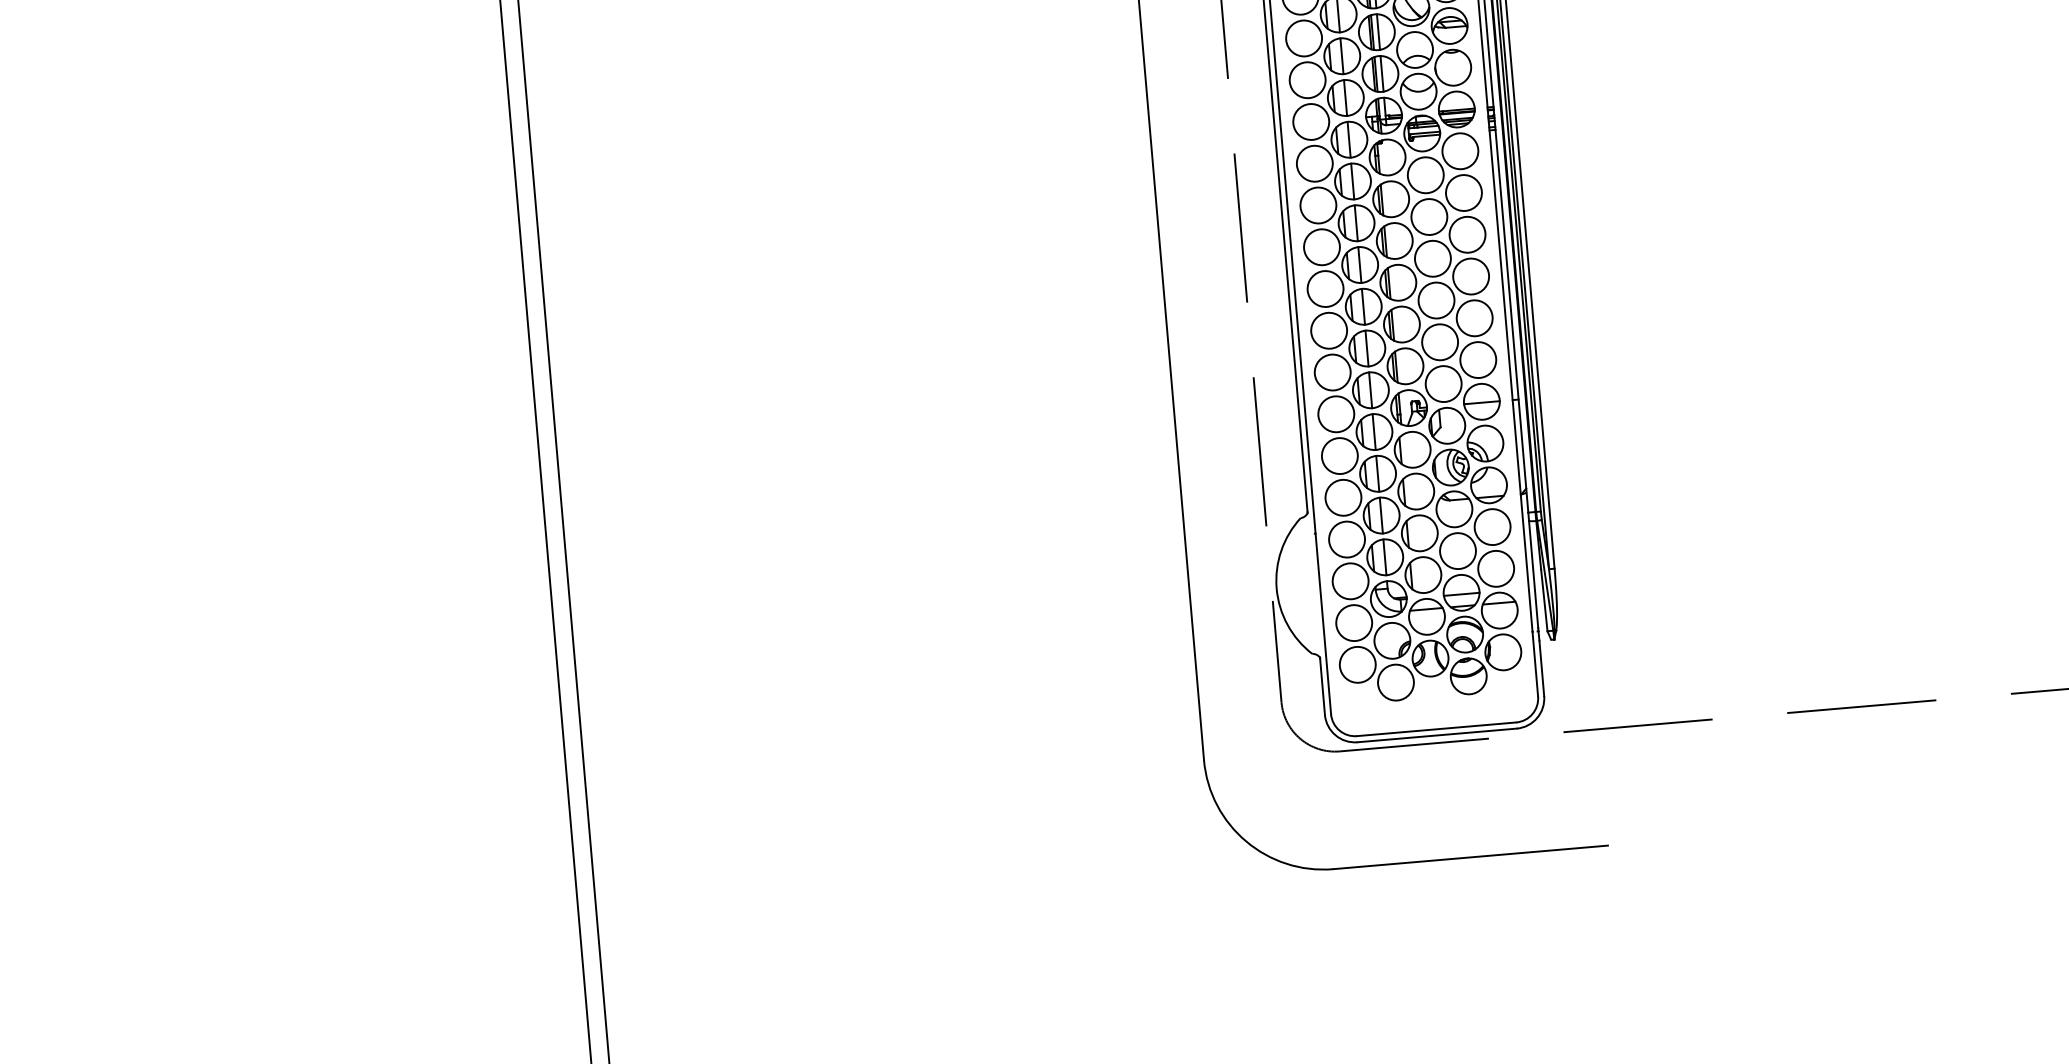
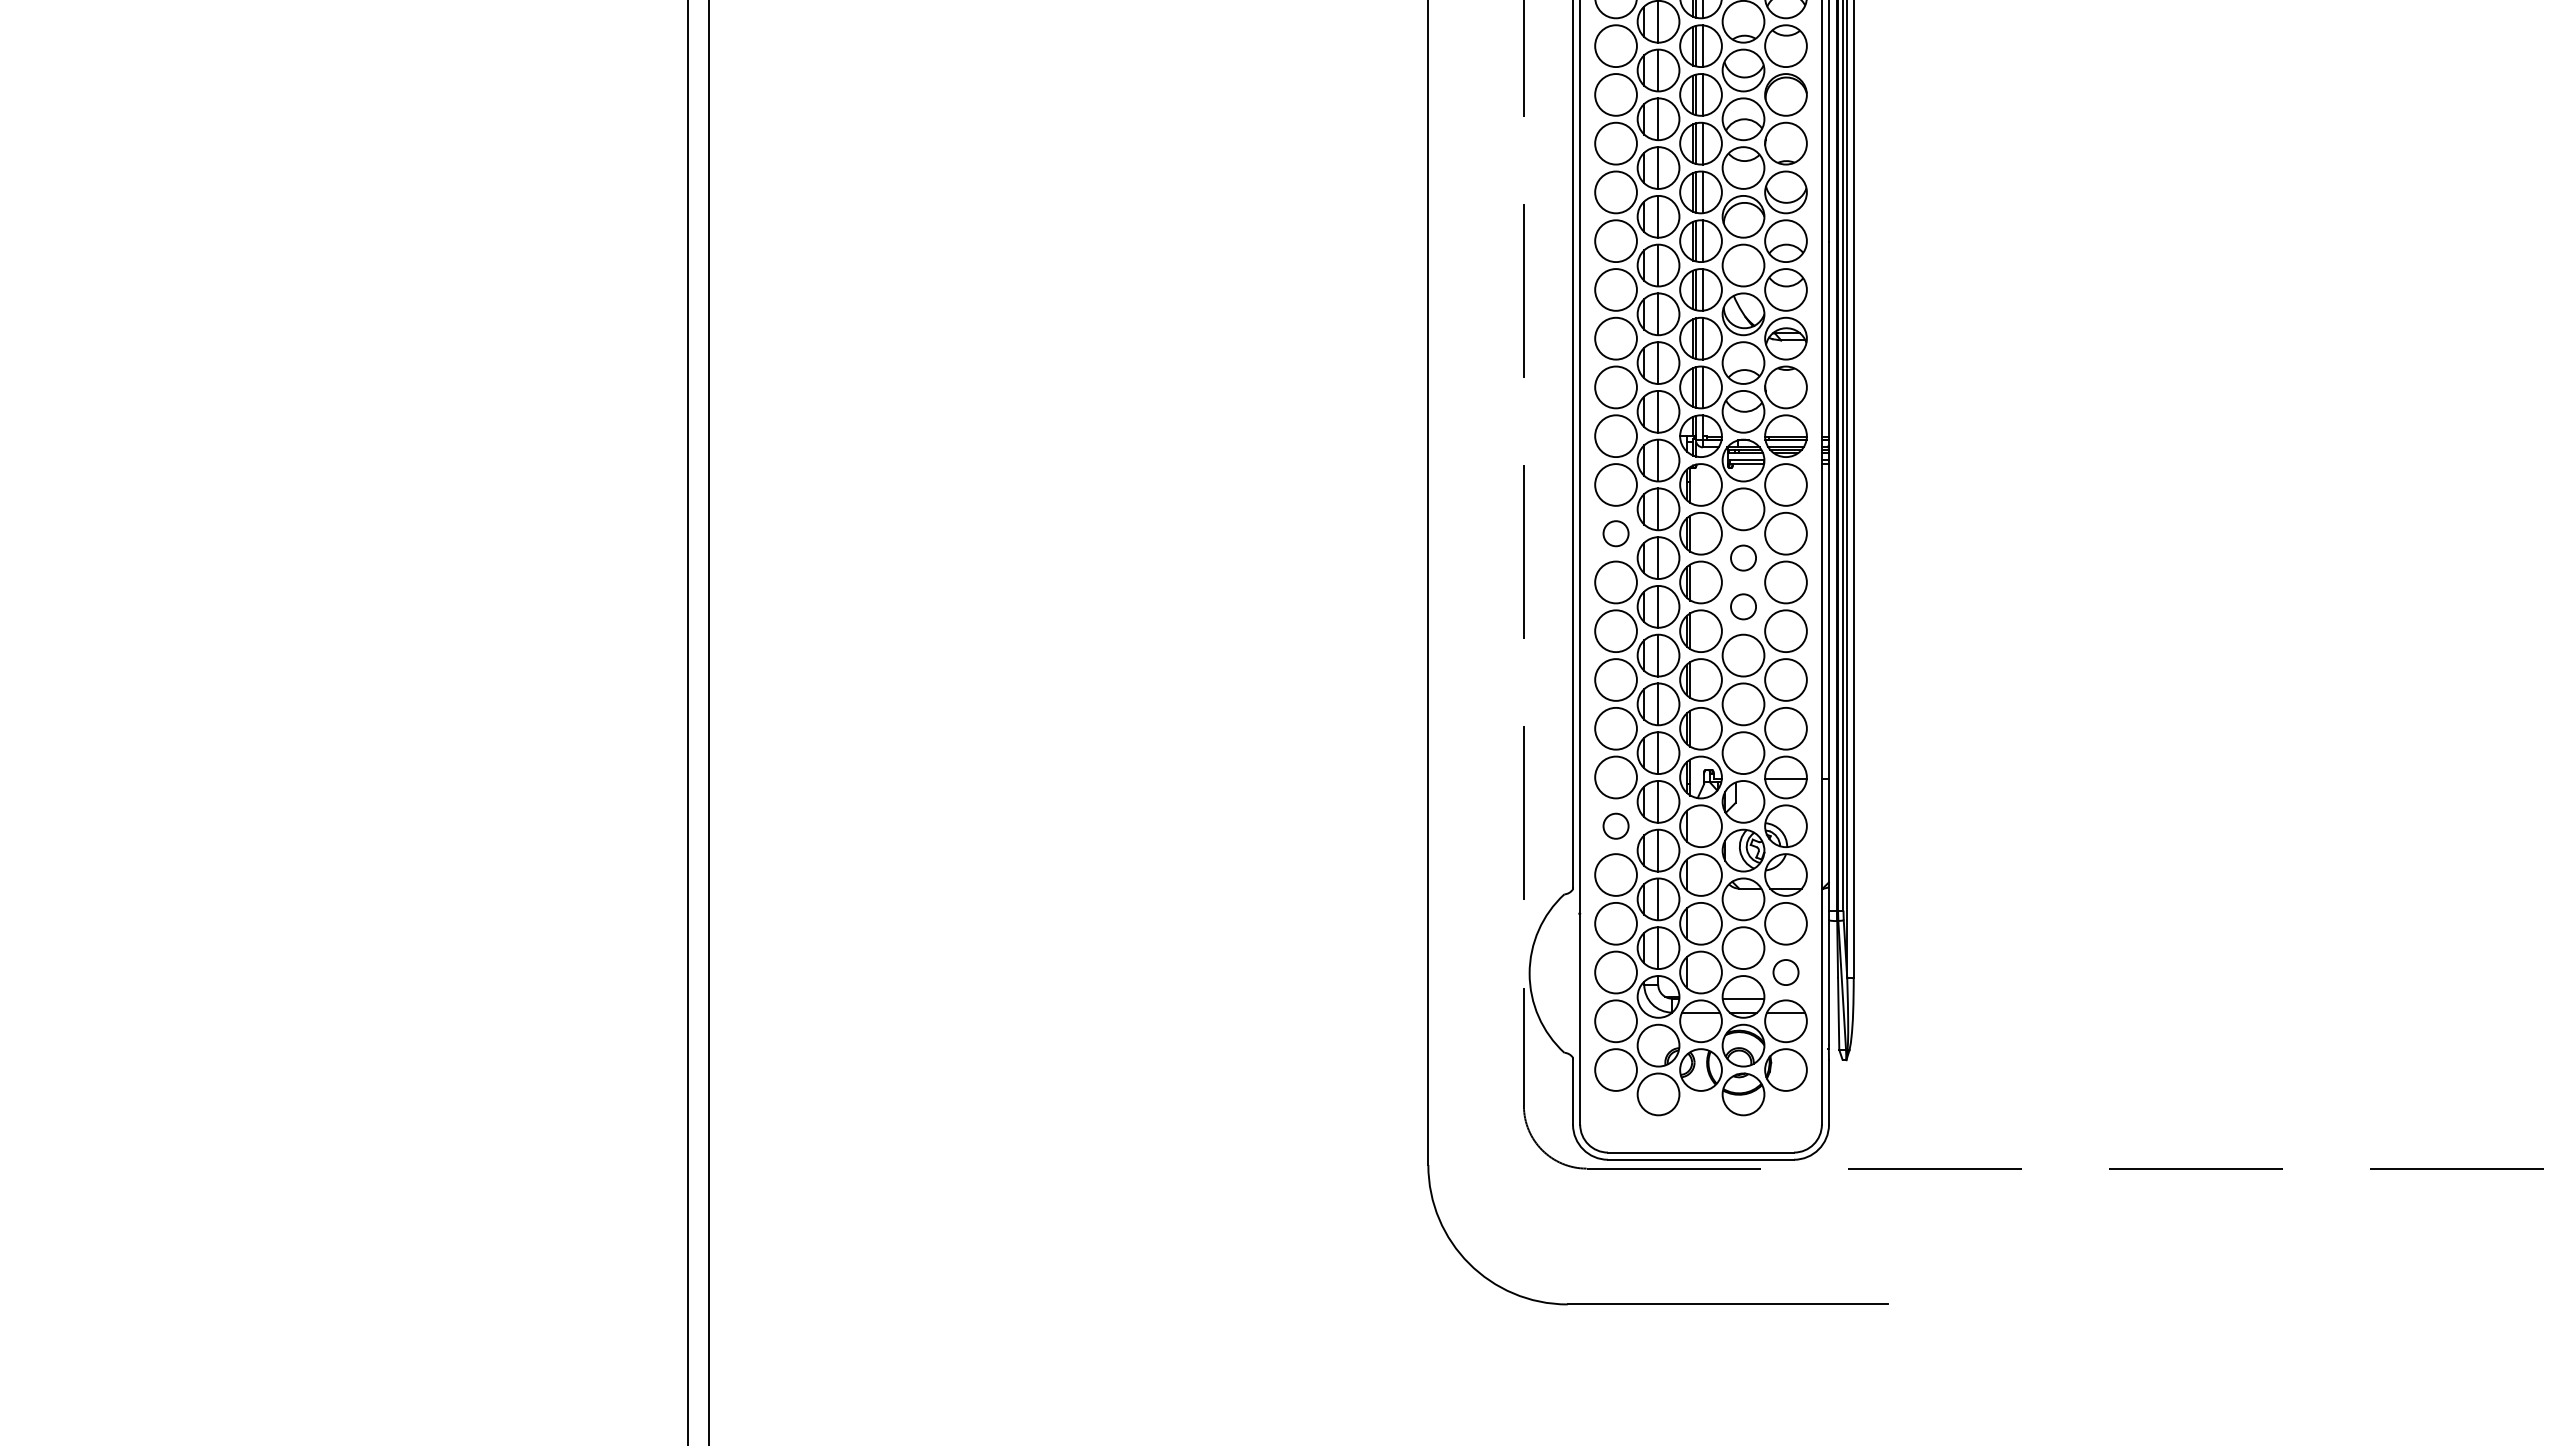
circle: (1317, 205) -> (1615, 533), size x0.6
circle: (1429, 217) -> (1743, 558), size x0.6
circle: (1432, 258) -> (1743, 606), size x0.6
circle: (1339, 456) -> (1615, 826), size x0.6
circle: (1495, 568) -> (1785, 972), size x0.6

